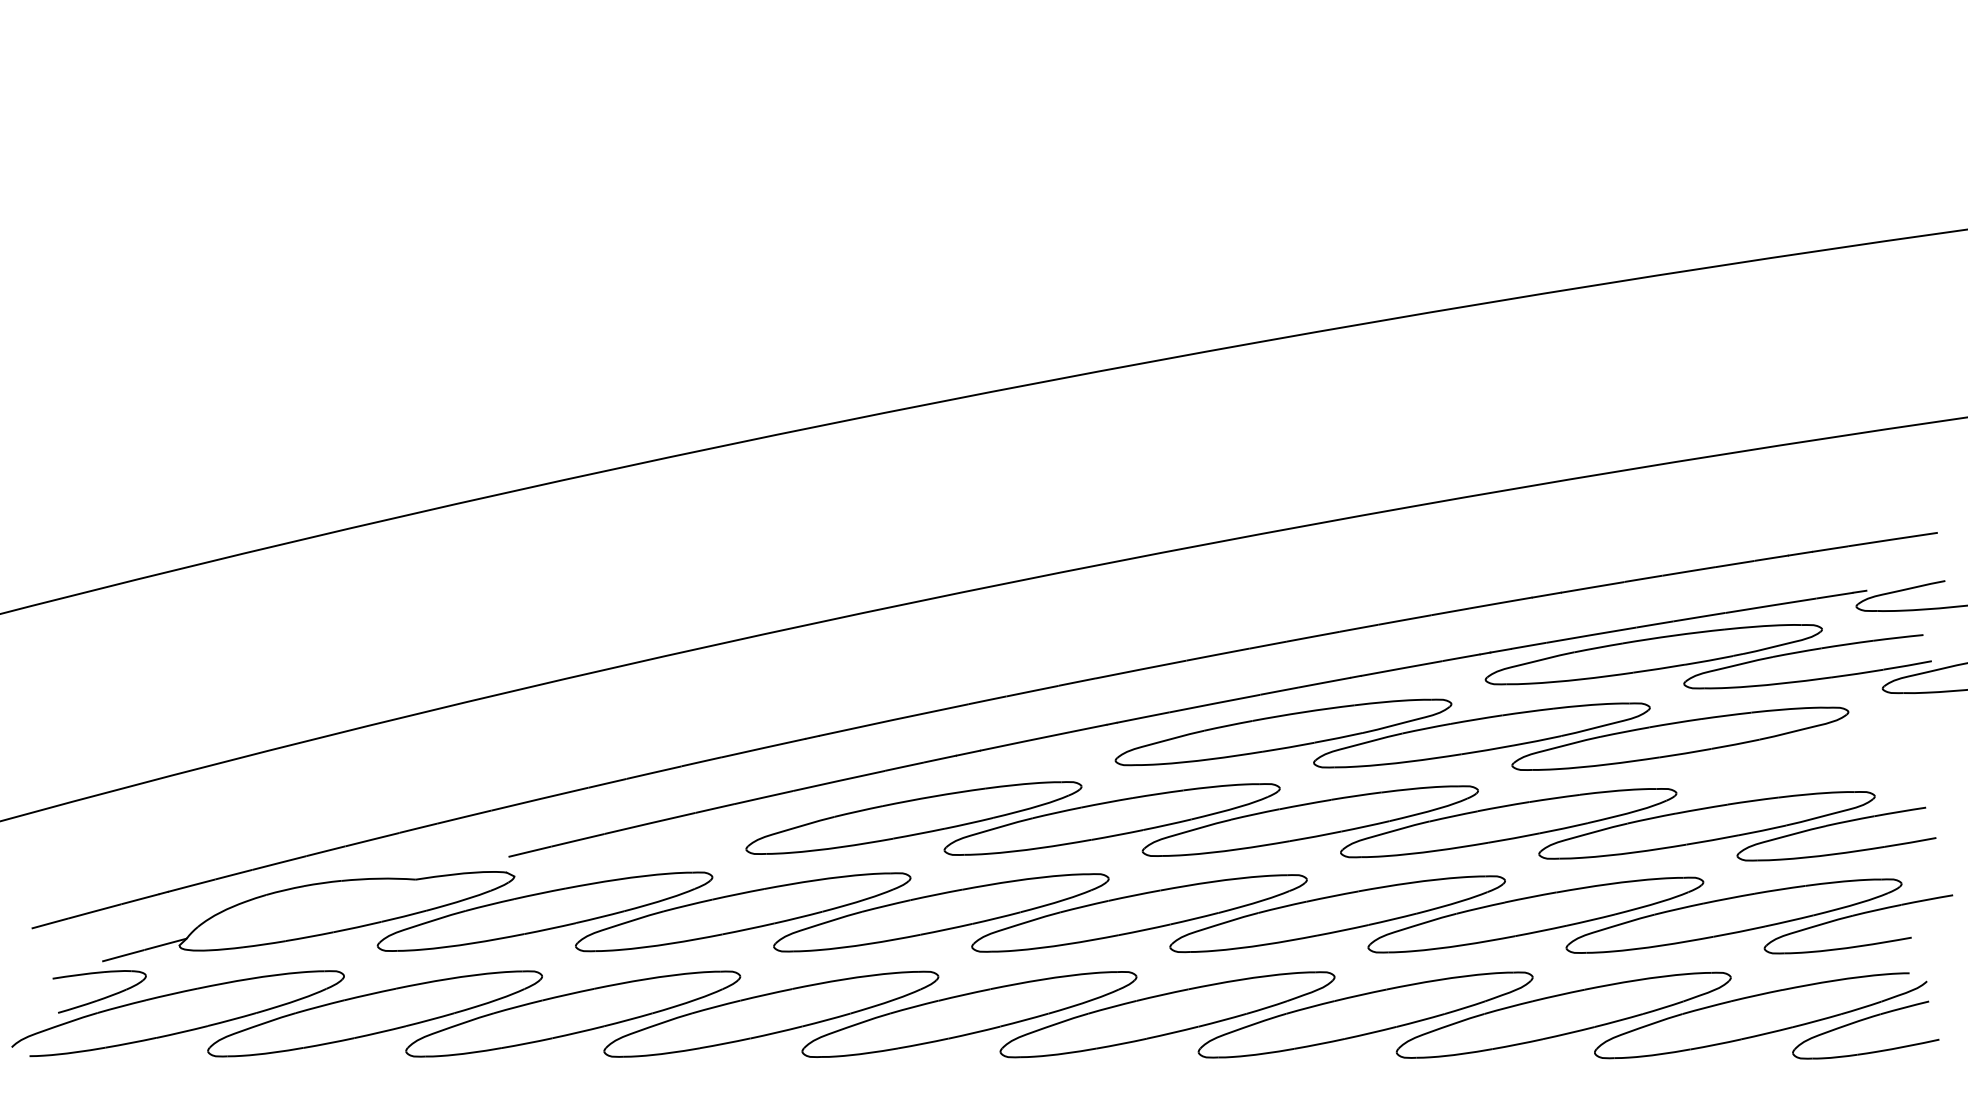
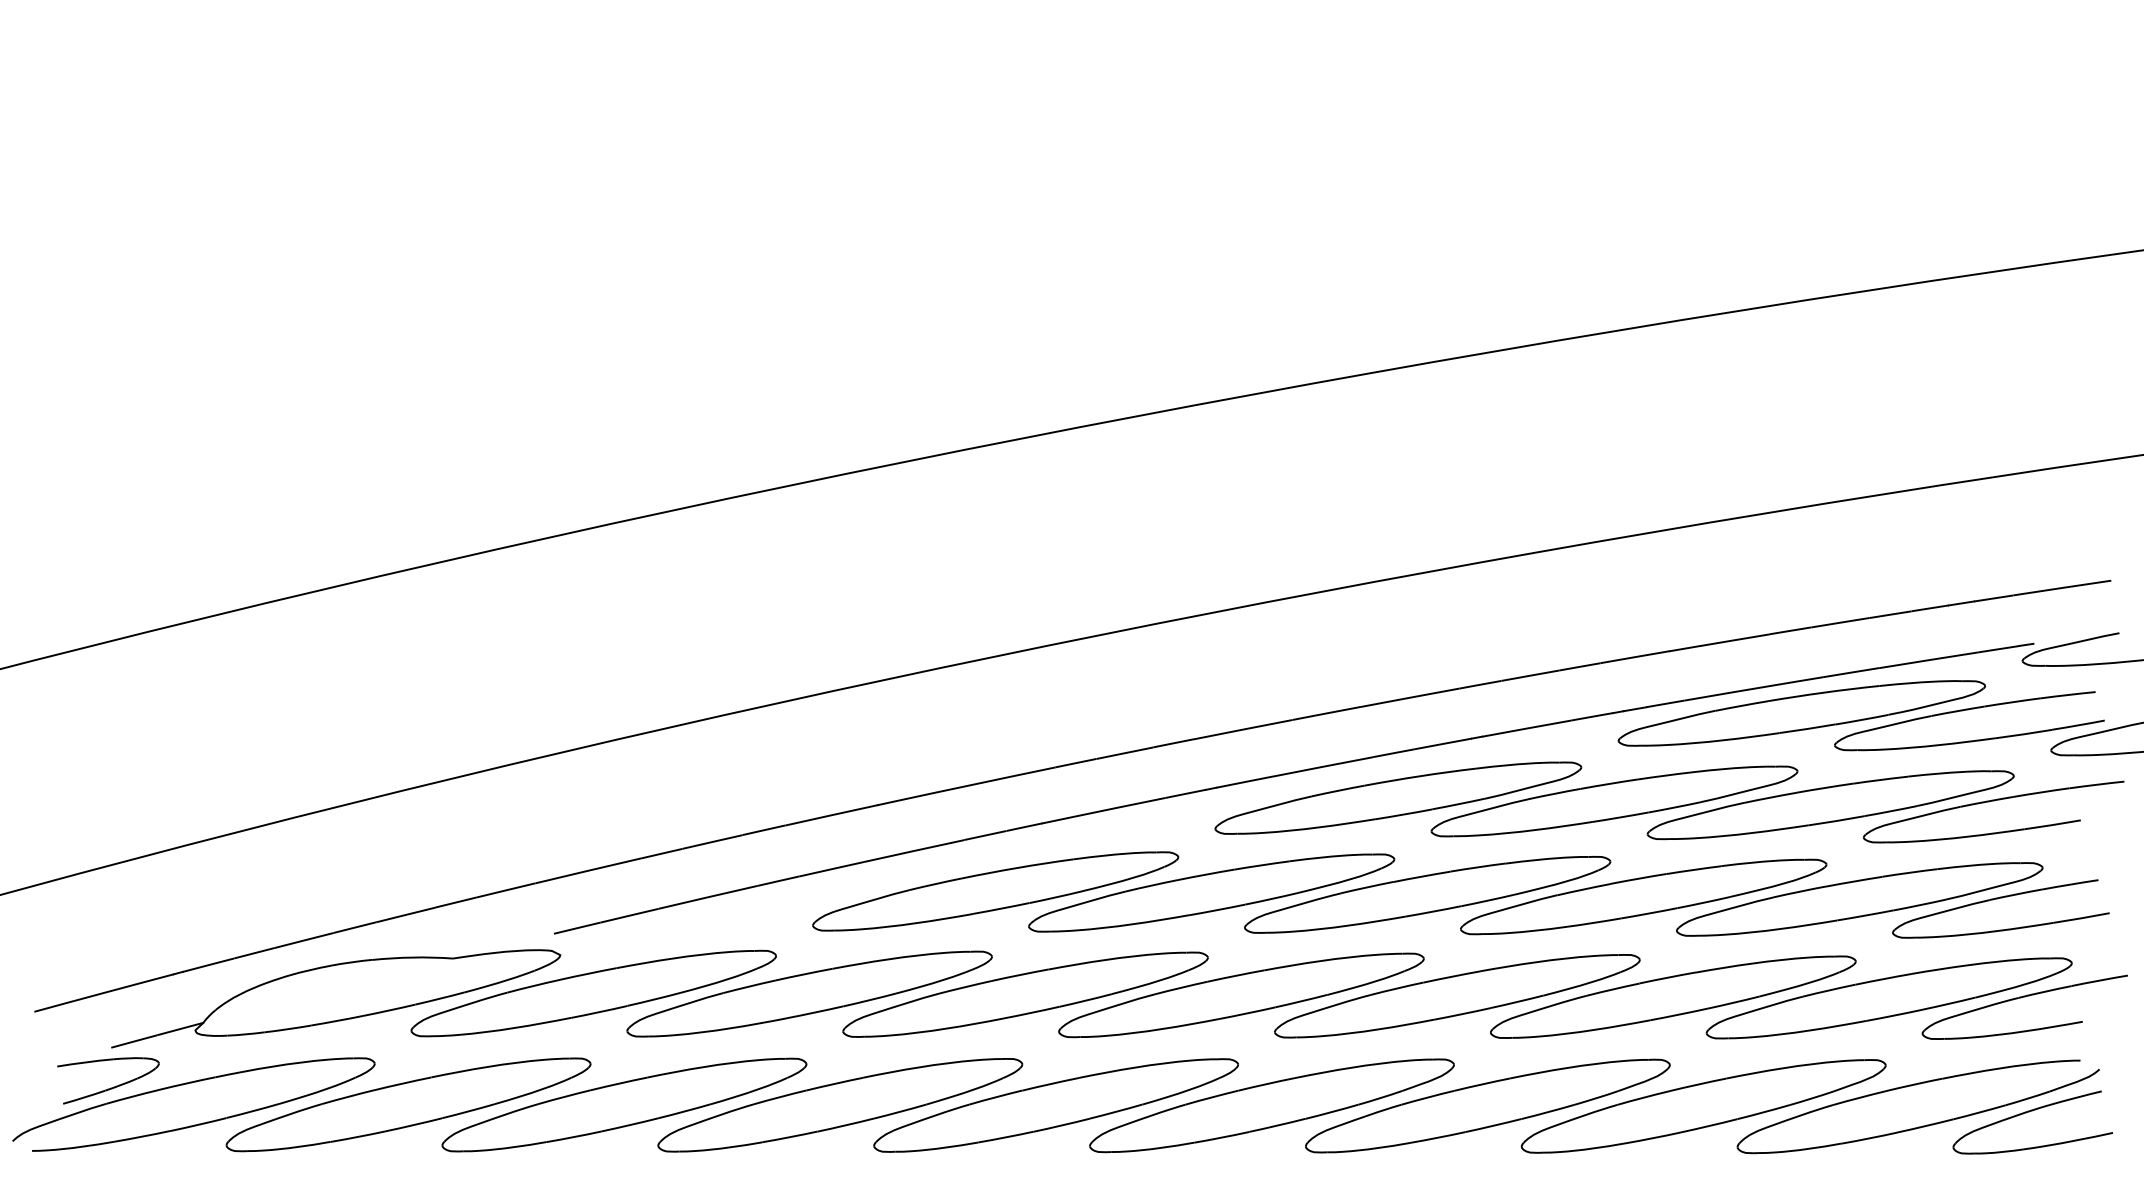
part: (1826, 736) -> (1989, 802), added

